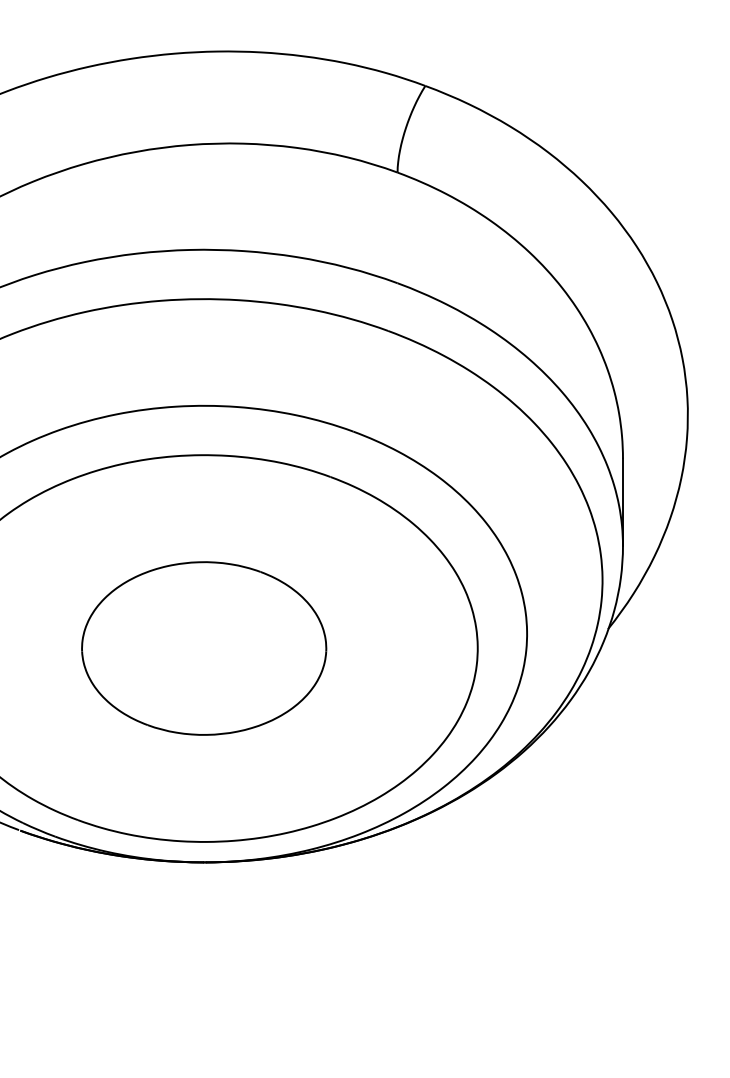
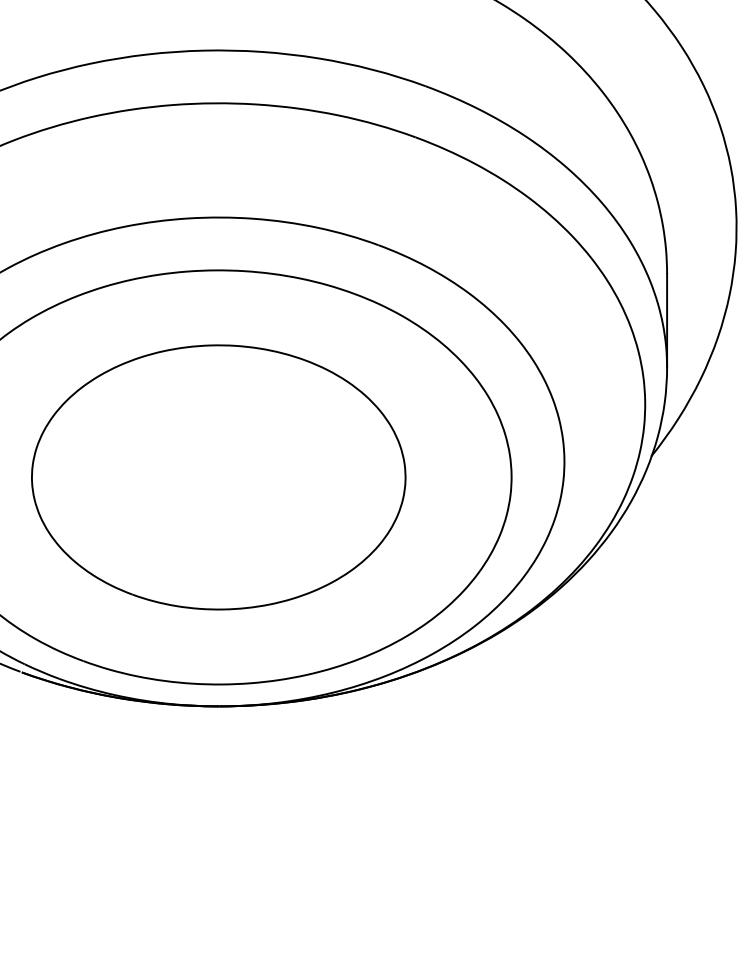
part: (203, 648) -> (217, 477), size x1.43

